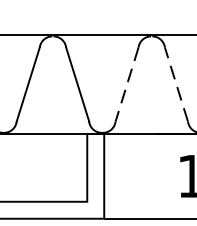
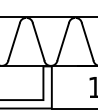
line: (176, 83) -> (87, 41), dashed -> solid
line: (127, 85) -> (63, 42), dashed -> solid

